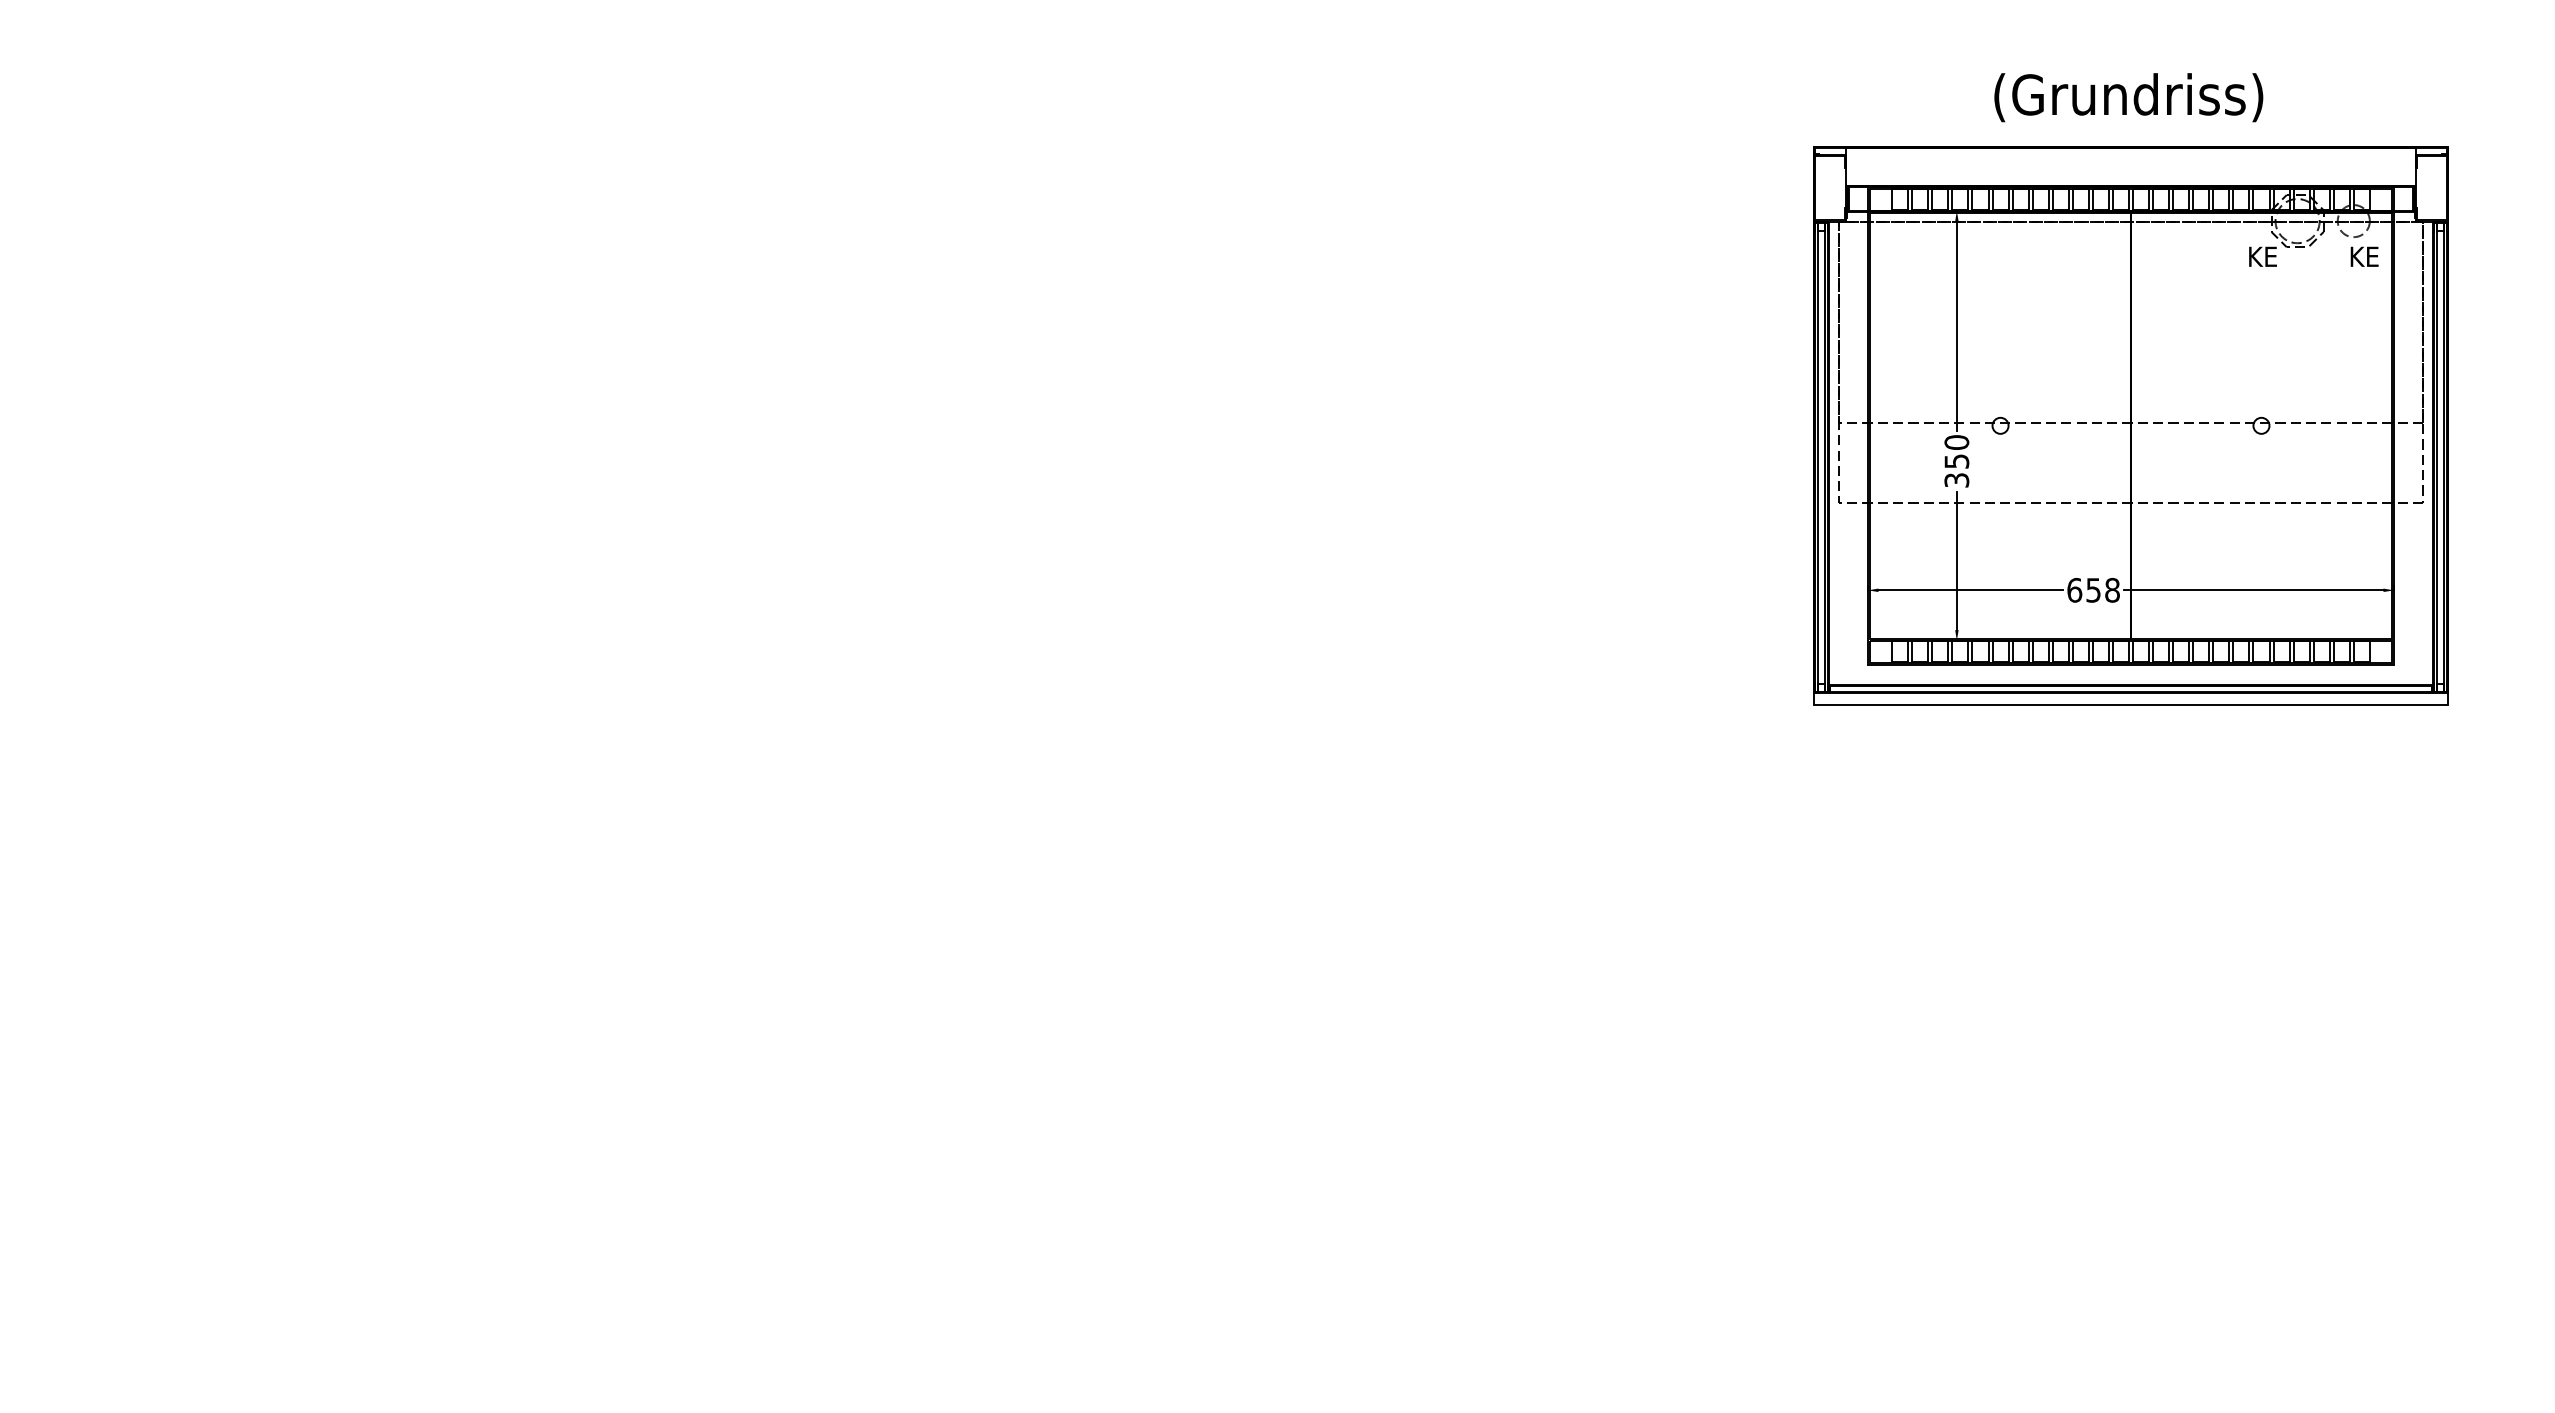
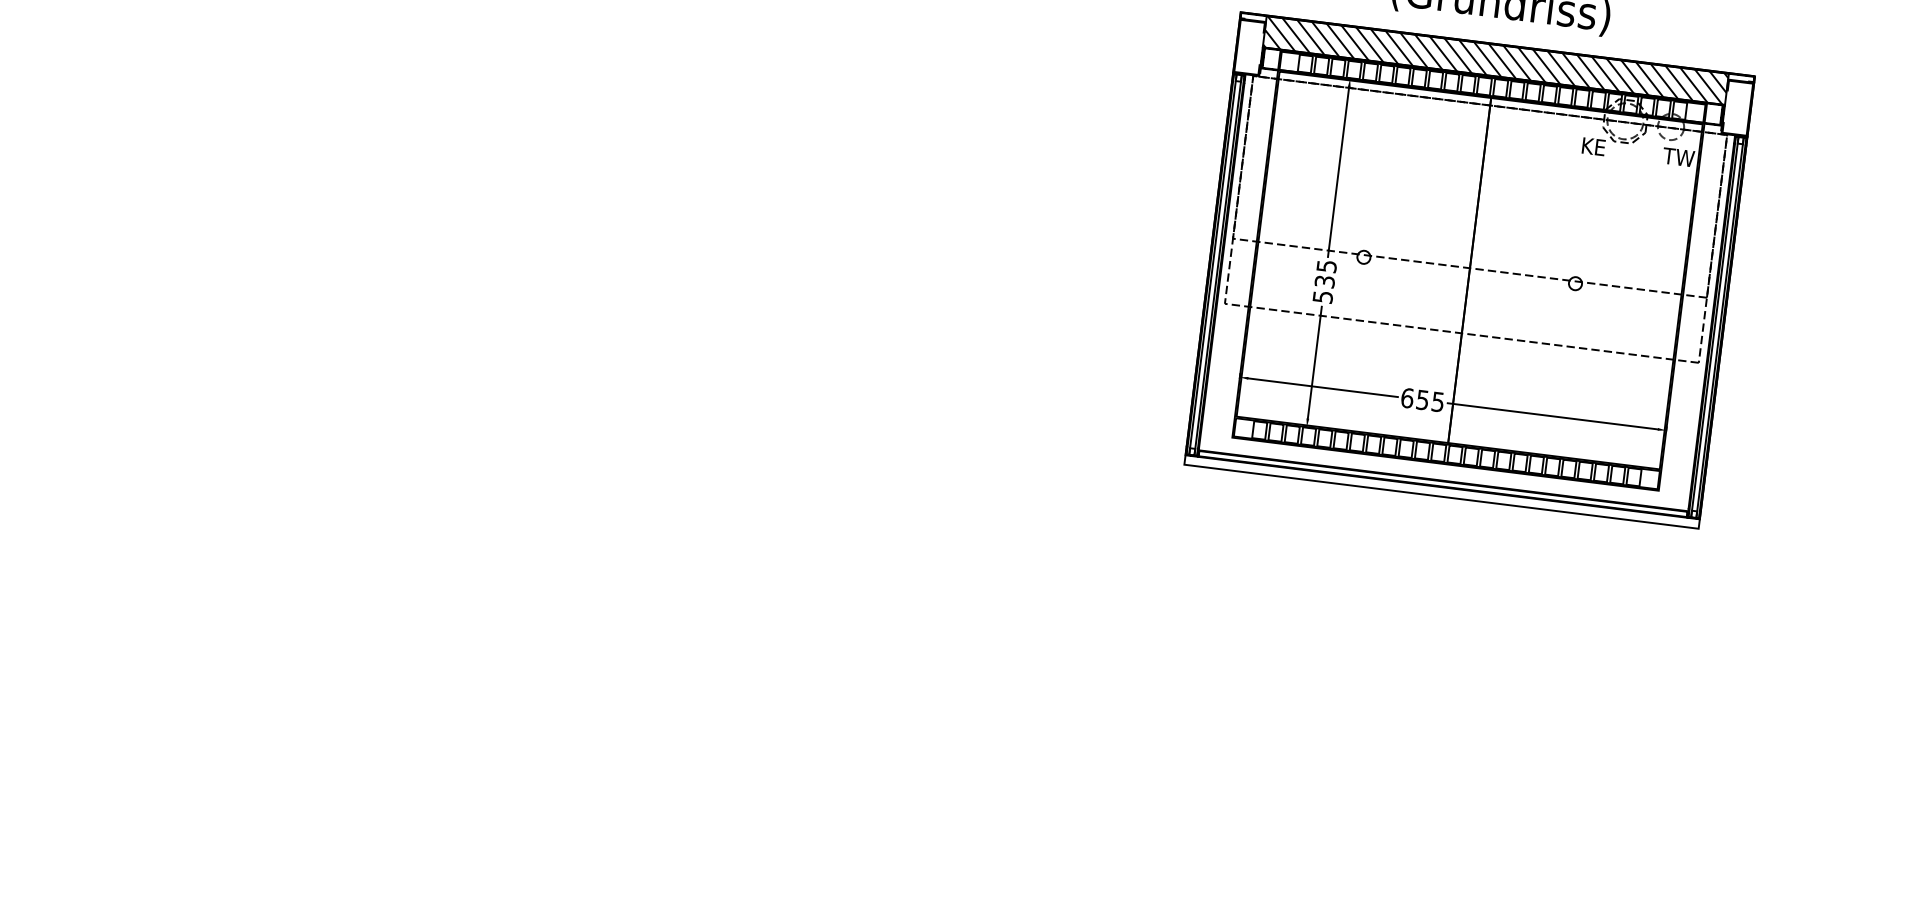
hatch: (2130, 166) -> (1495, 60), added
text: (2367, 256) -> (1678, 157), KE -> TW
text: (1956, 460) -> (1324, 280), 350 -> 535
text: (2112, 589) -> (1438, 401), 658 -> 655

